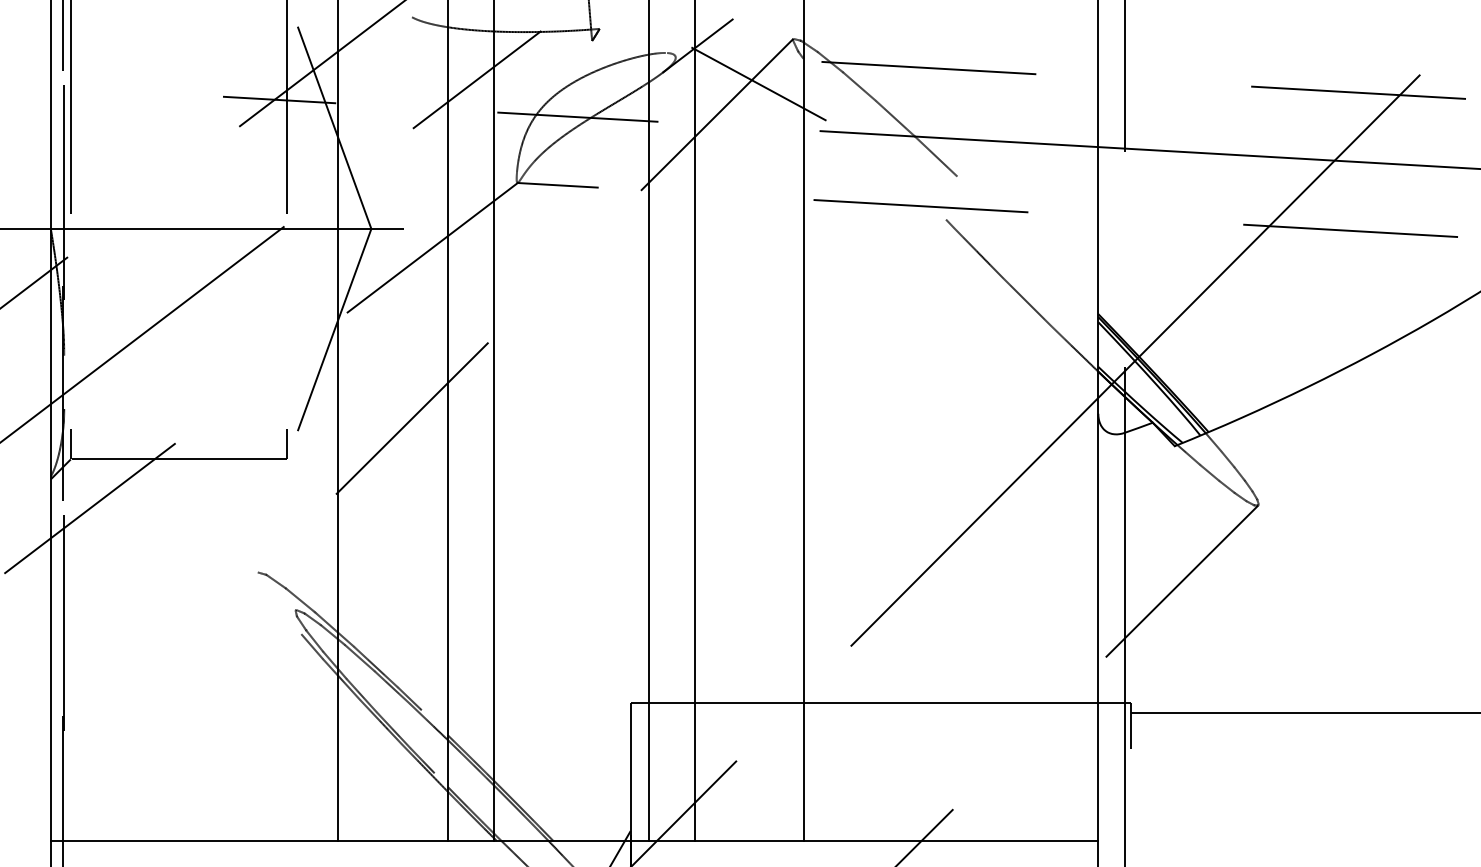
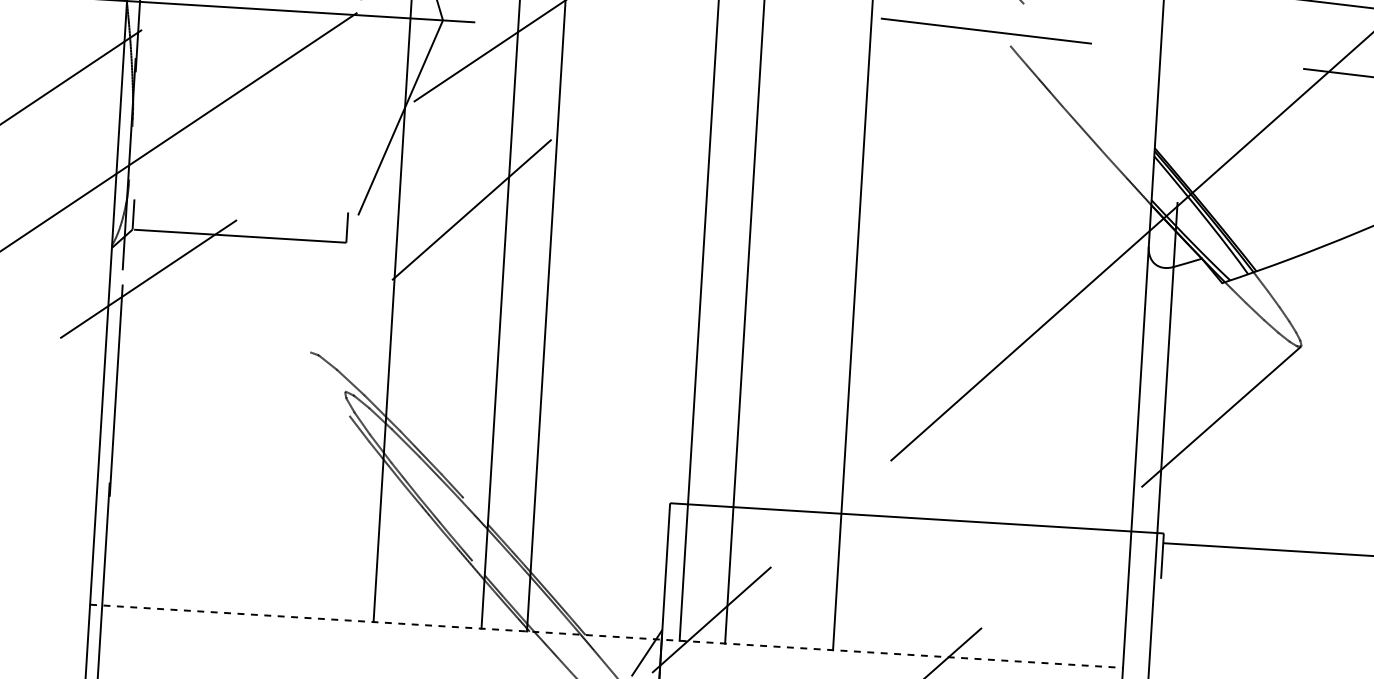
line: (574, 840) -> (606, 635), solid -> dashed

